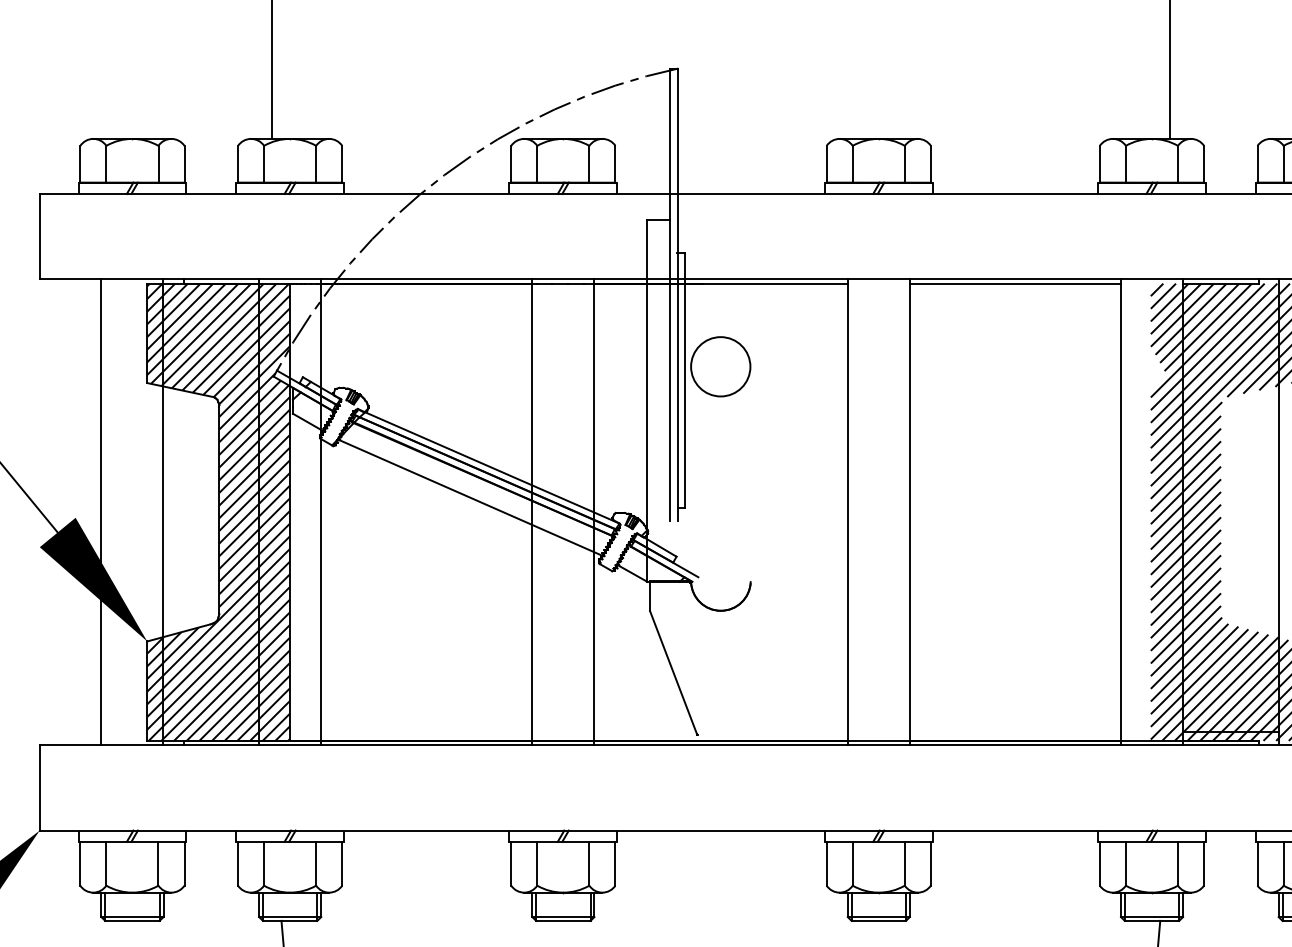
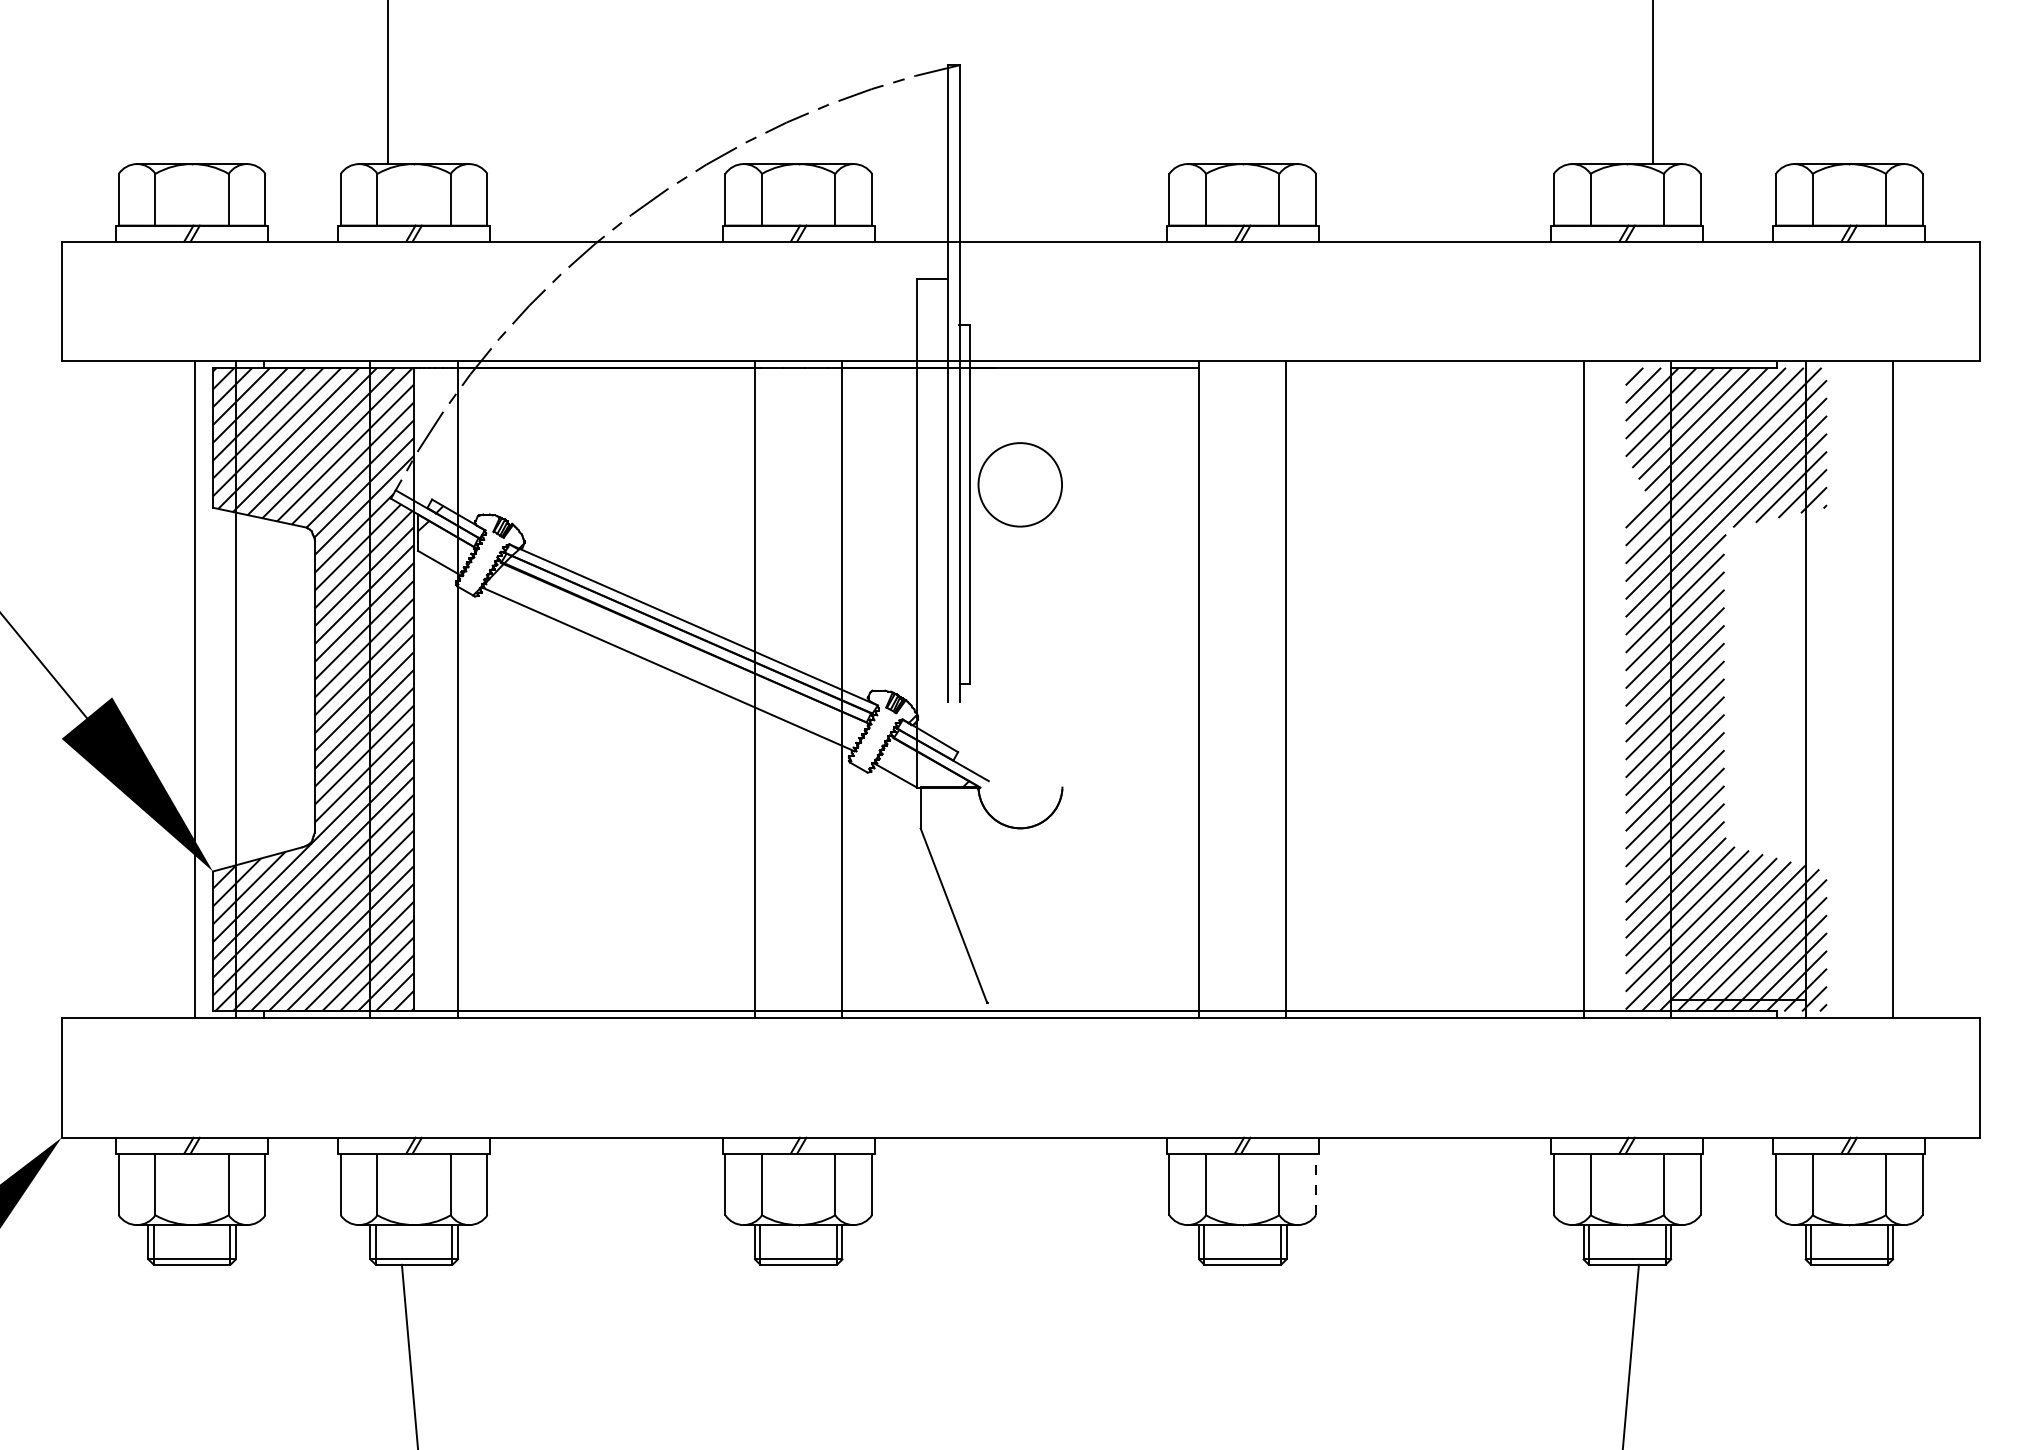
line: (1015, 283) -> (1434, 367), removed
line: (101, 512) -> (195, 689), moved
line: (931, 863) -> (1316, 1184), solid -> dashed

